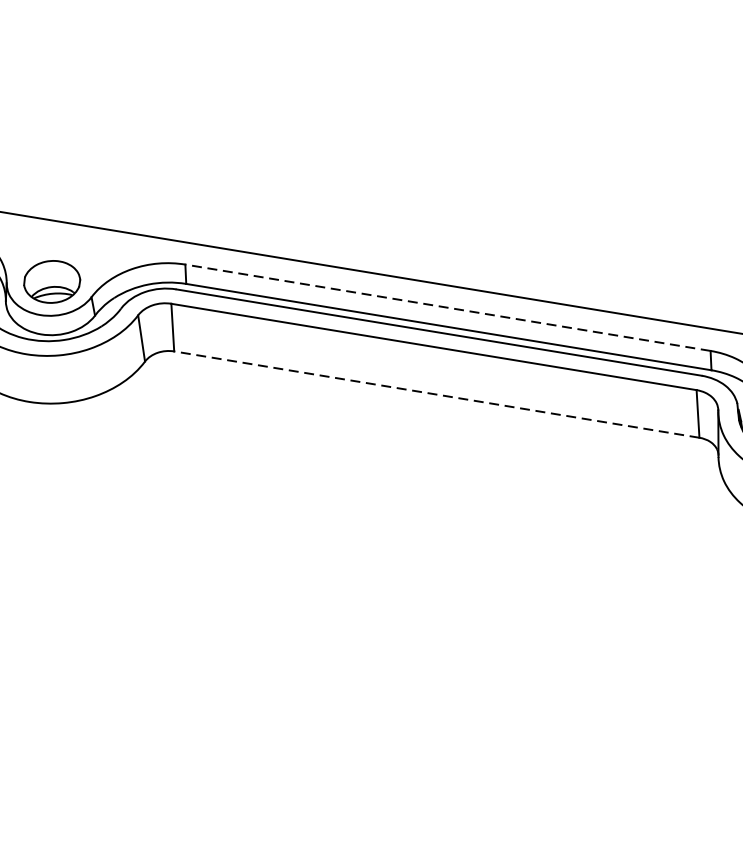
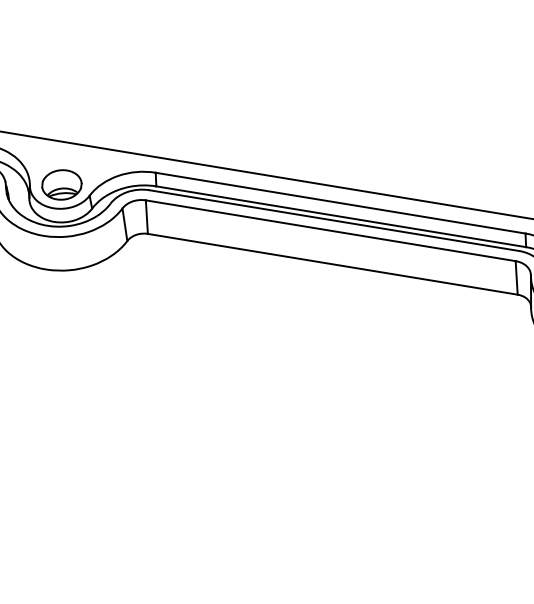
line: (447, 308) -> (340, 203), dashed -> solid
line: (436, 394) -> (332, 264), dashed -> solid

